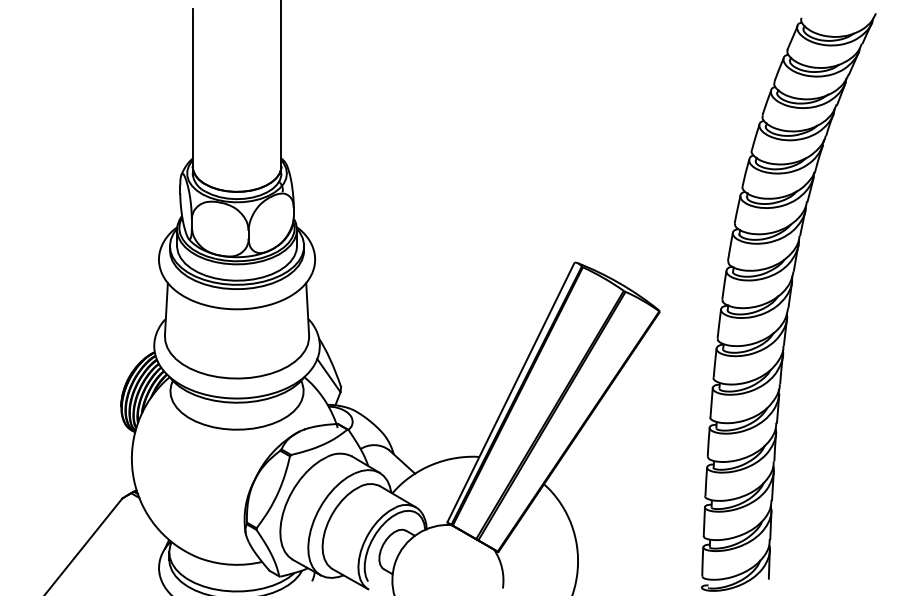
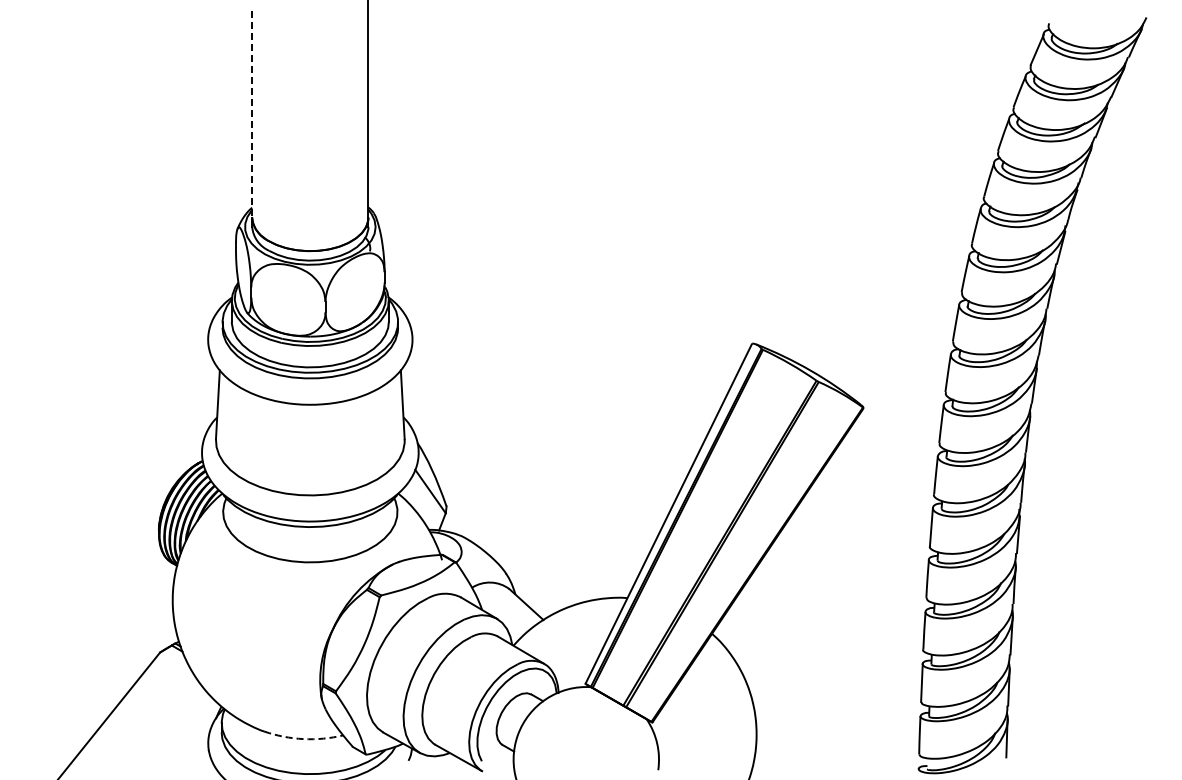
line: (192, 87) -> (252, 114), solid -> dashed
arc: (231, 565) -> (303, 739), solid -> dashed

